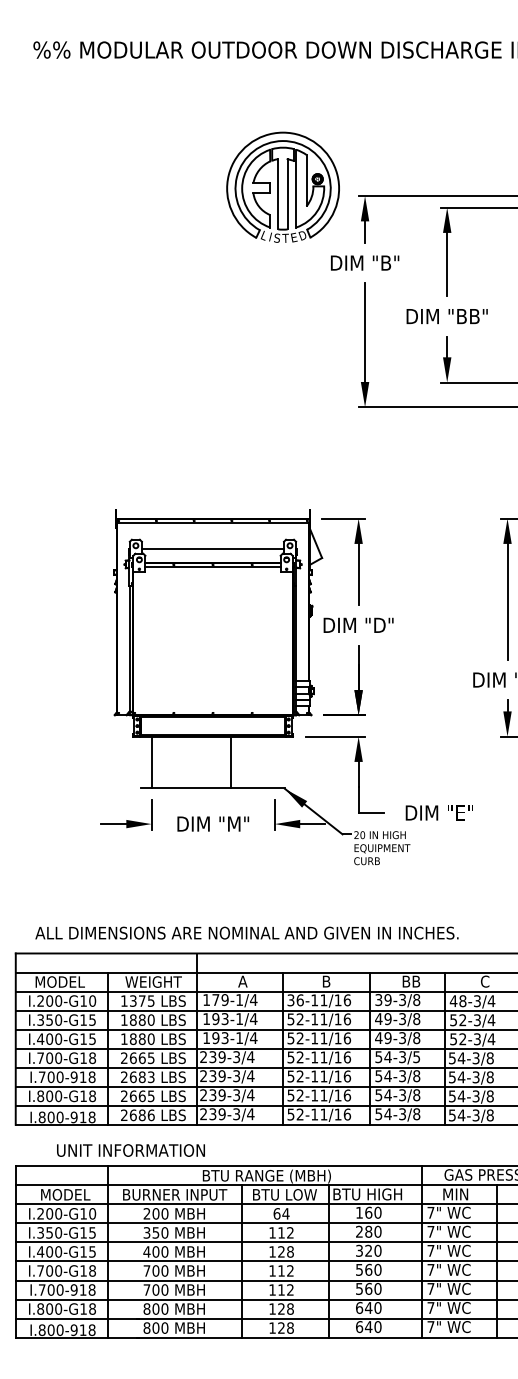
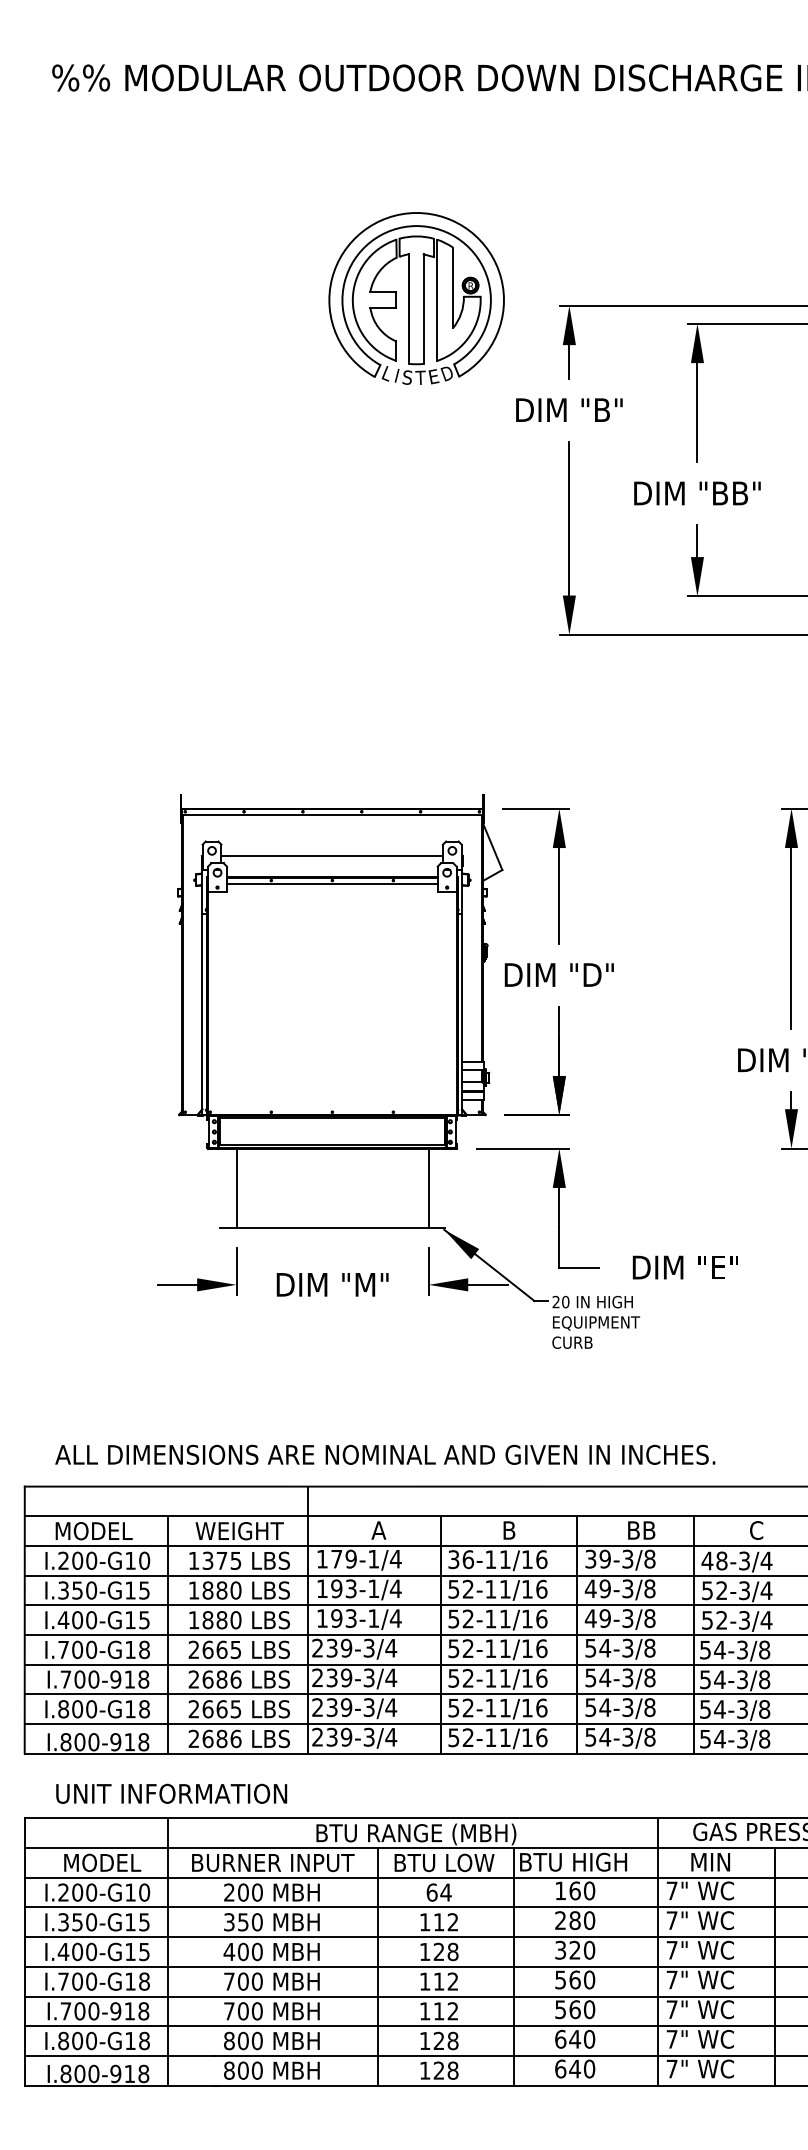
part: (282, 186) -> (415, 296), moved
line: (230, 761) -> (428, 1187), moved
text: (416, 1057) -> (649, 1648), 54-3/5 -> 54-3/8
text: (150, 1077) -> (234, 1679), 2683 -> 2686
text: (130, 1150) -> (170, 1793), moved

